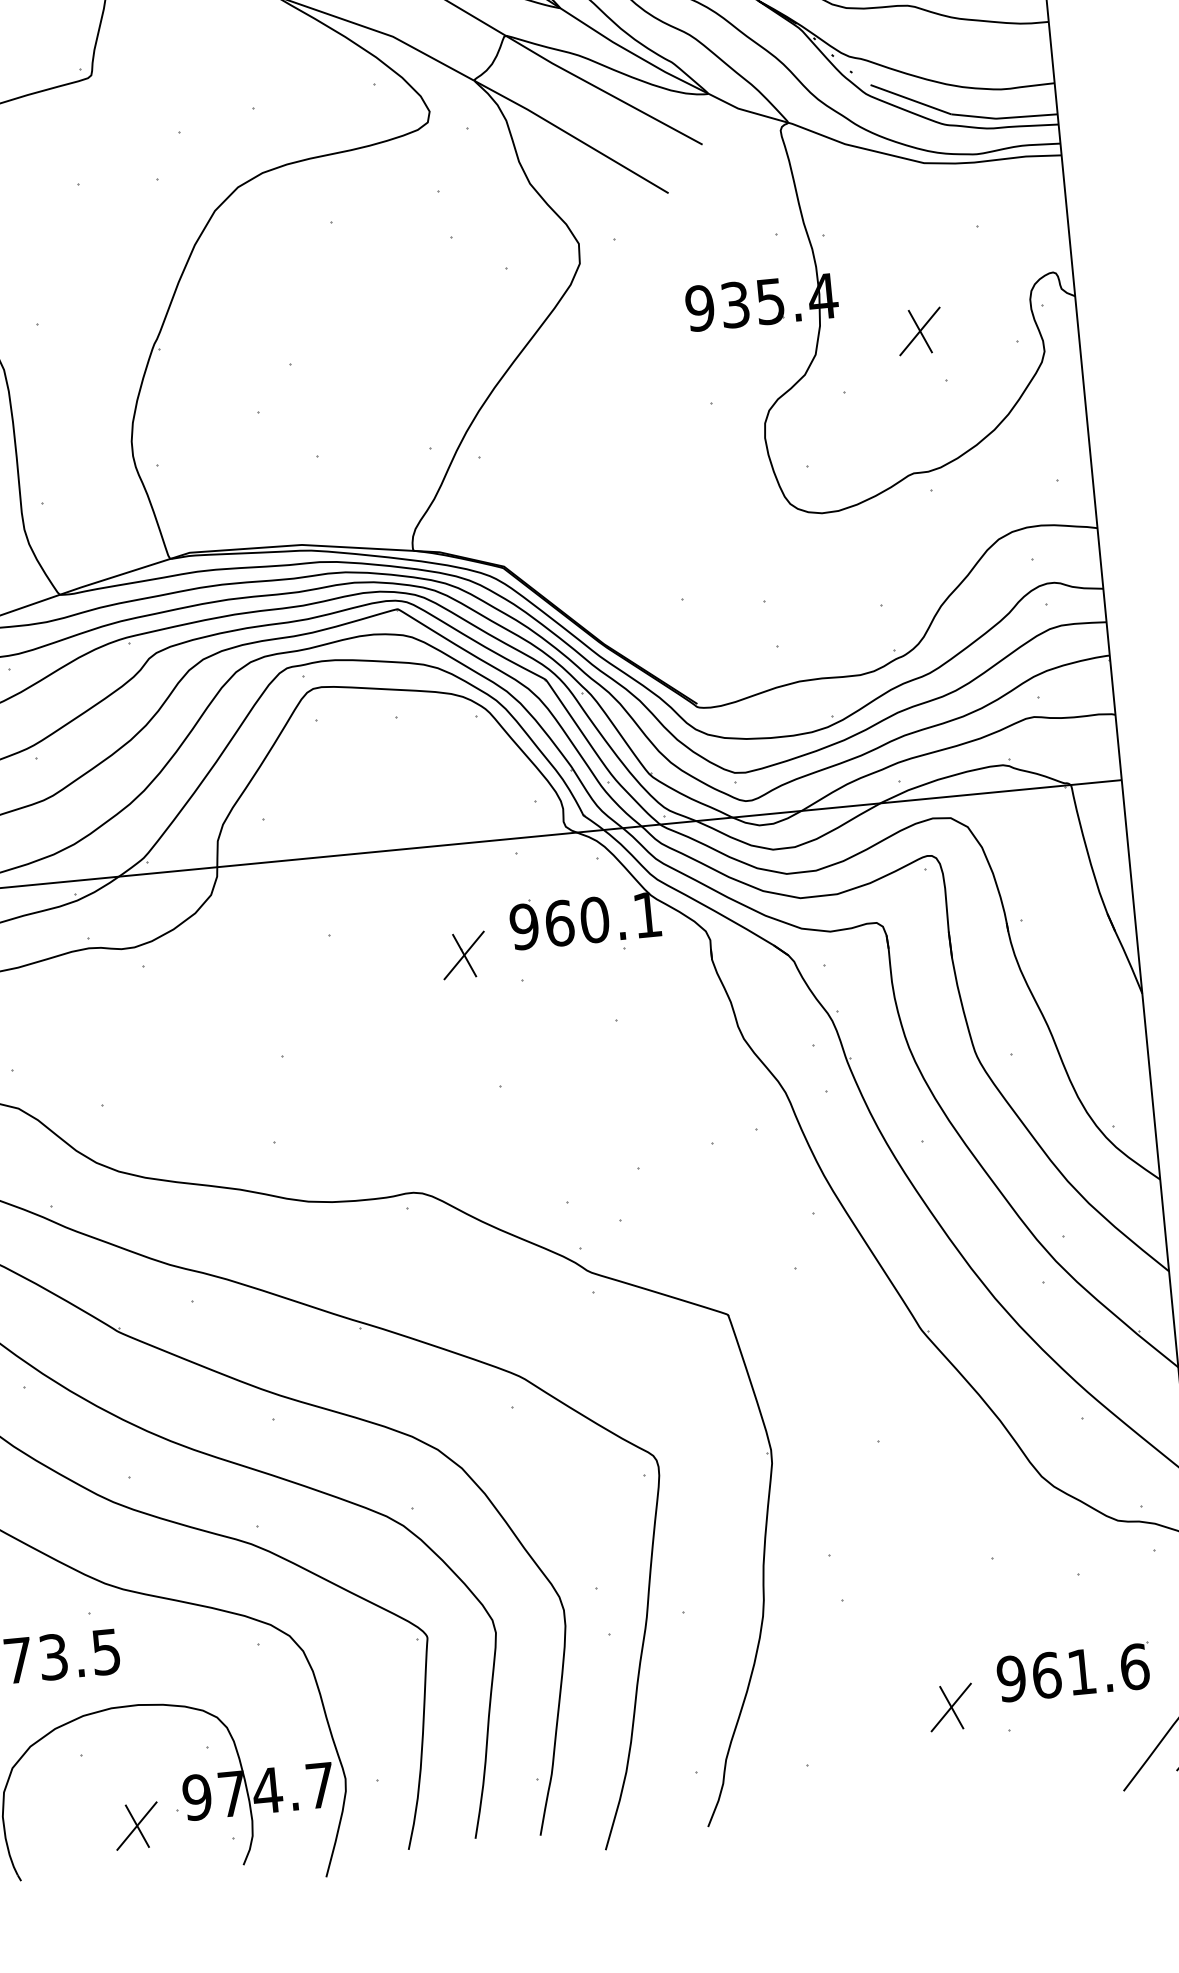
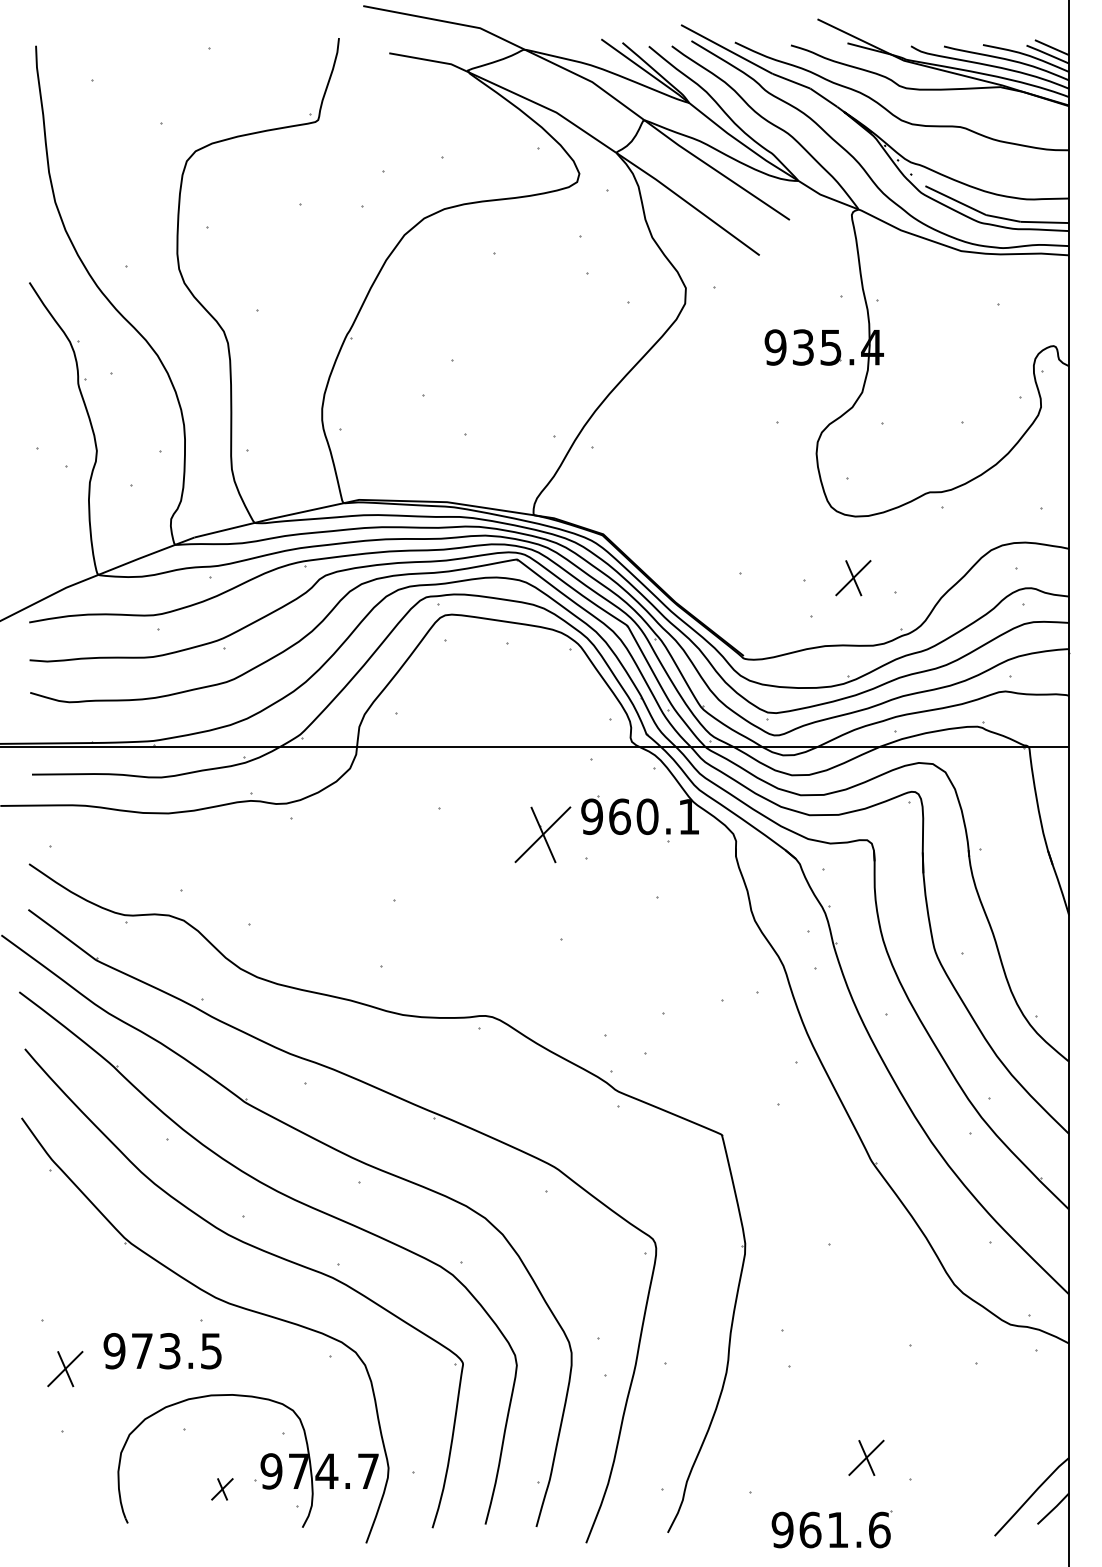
part: (920, 331) -> (853, 578), moved
part: (463, 955) -> (542, 834), size x1.6
part: (1073, 1672) -> (831, 1529), moved
part: (137, 1826) -> (222, 1489), size x0.6

